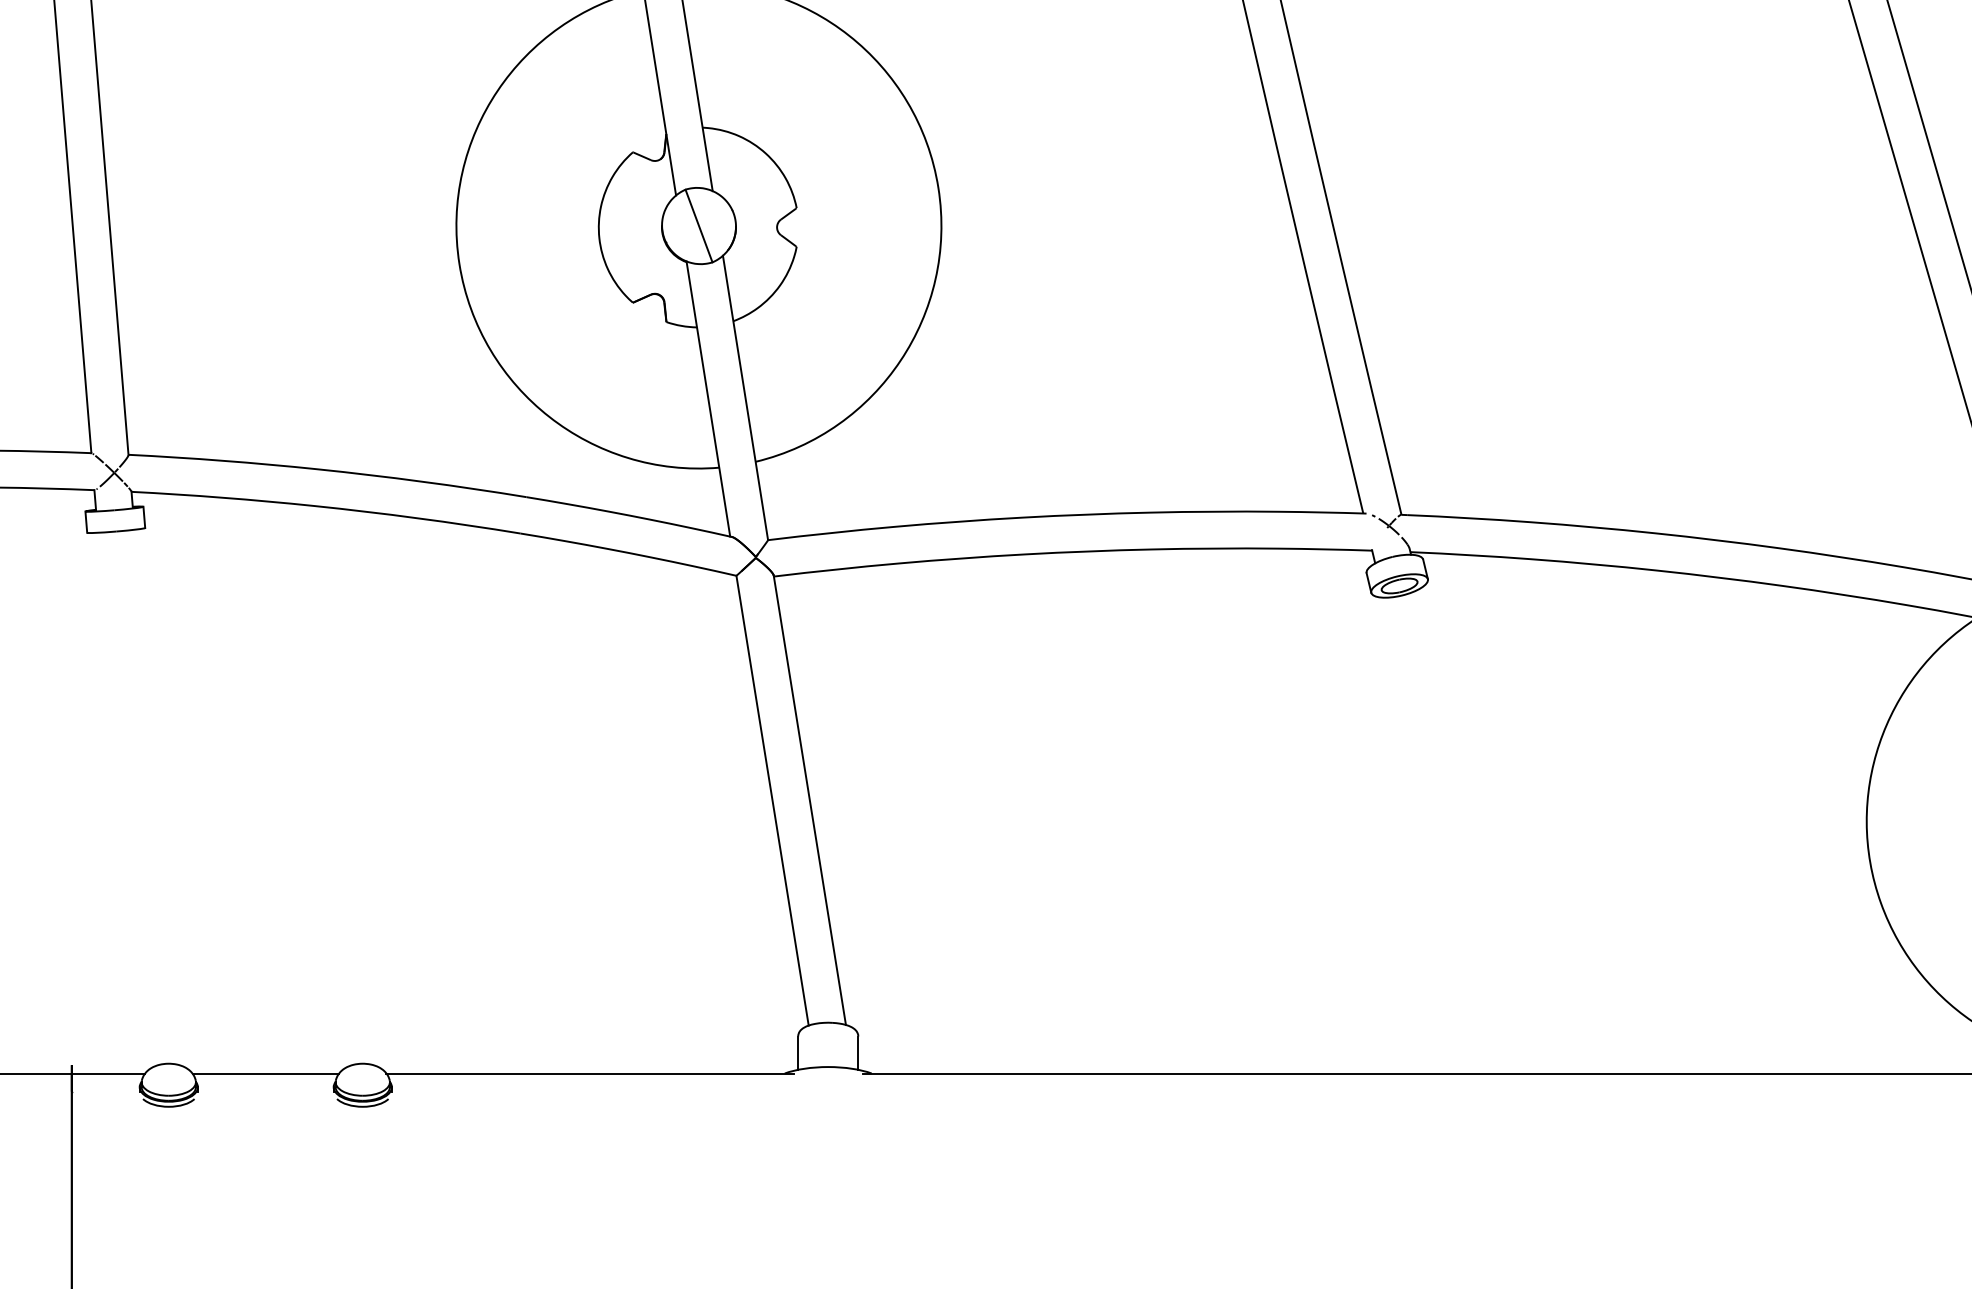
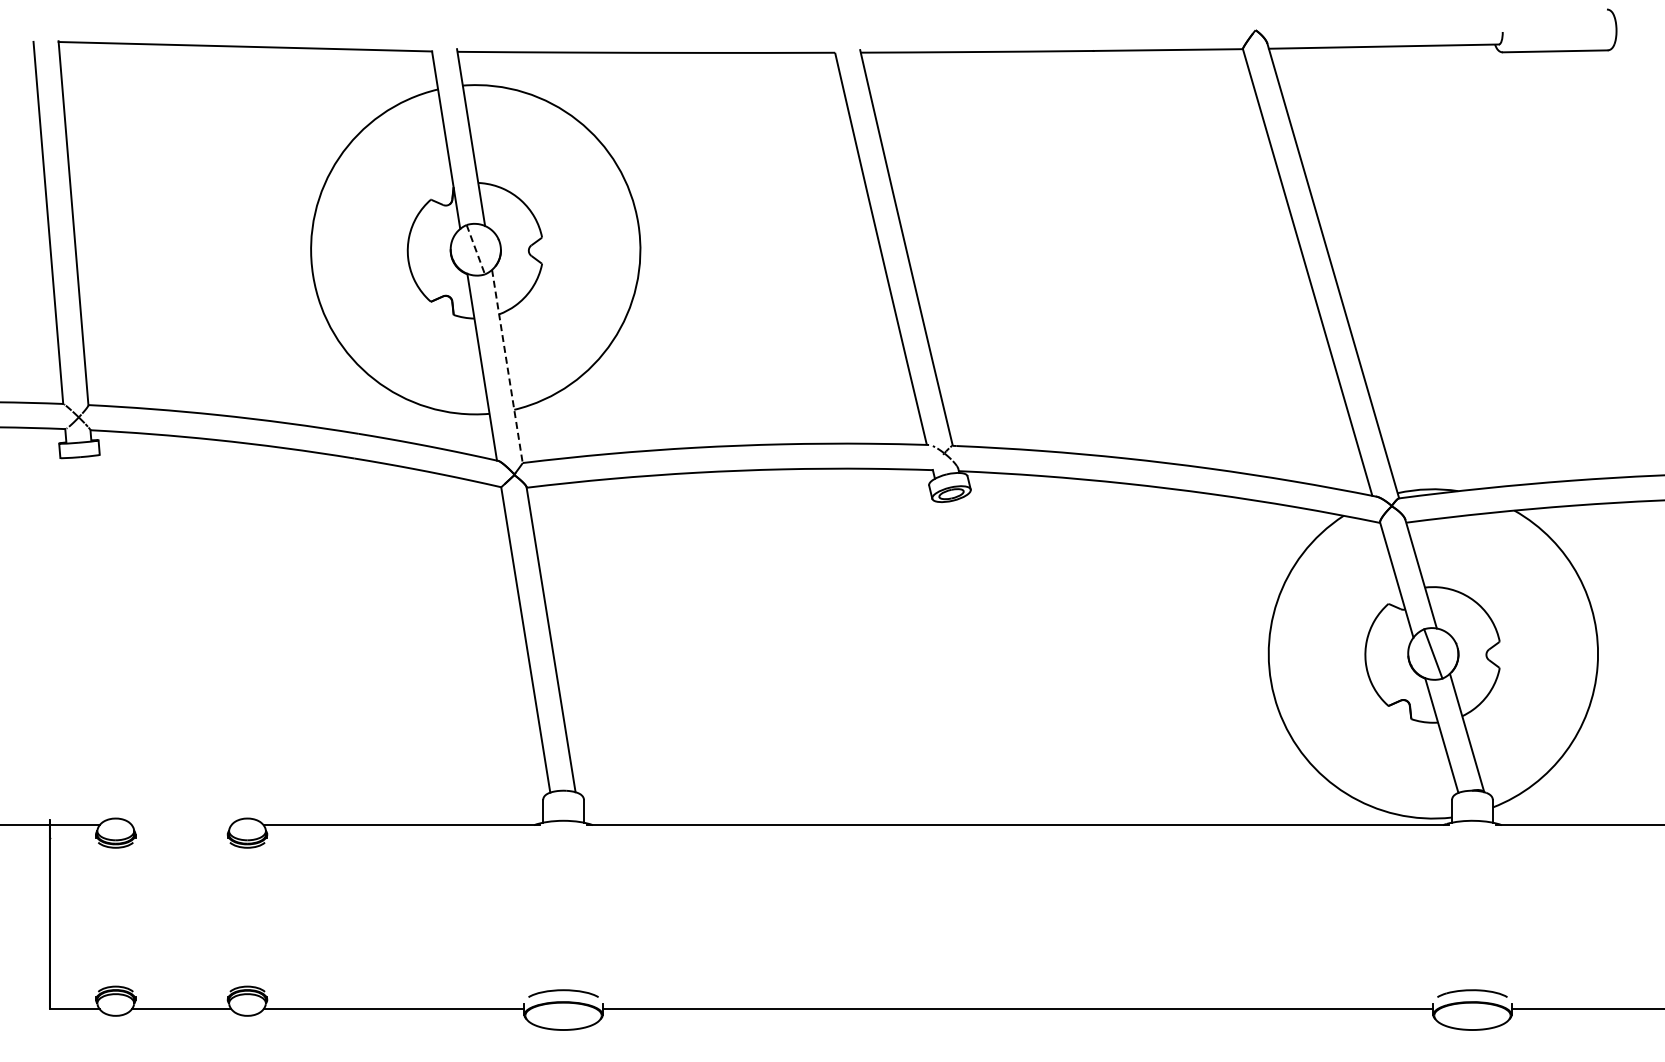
line: (700, 227) -> (476, 250), solid -> dashed
line: (745, 397) -> (507, 366), solid -> dashed
line: (265, 1073) -> (181, 825), removed

